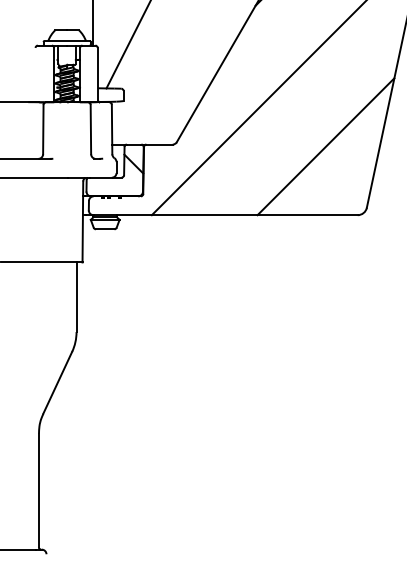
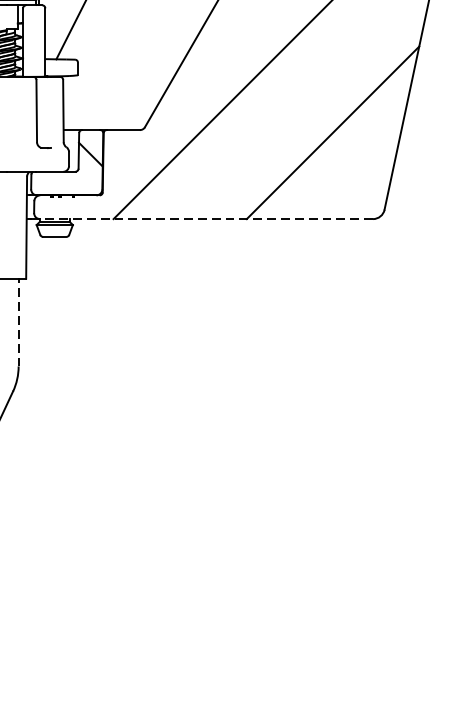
line: (225, 215) -> (206, 219), solid -> dashed
line: (76, 297) -> (18, 322), solid -> dashed

